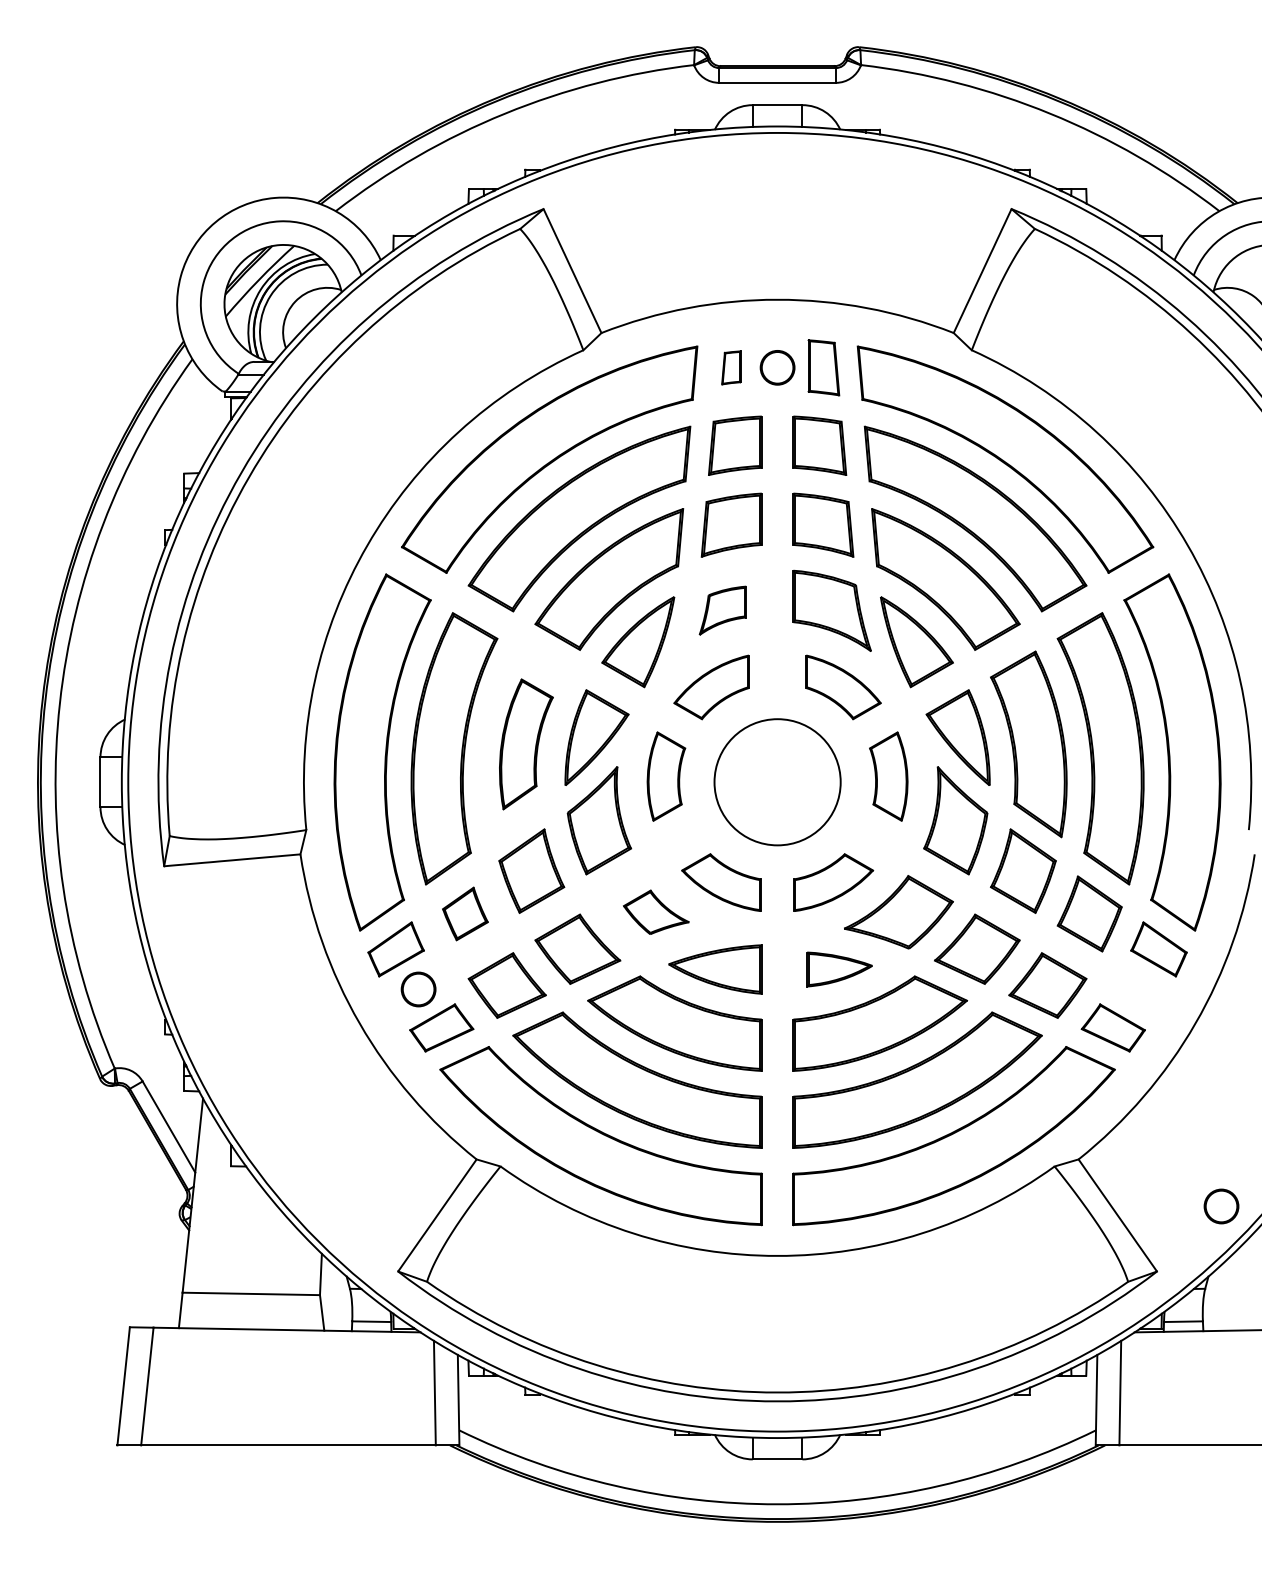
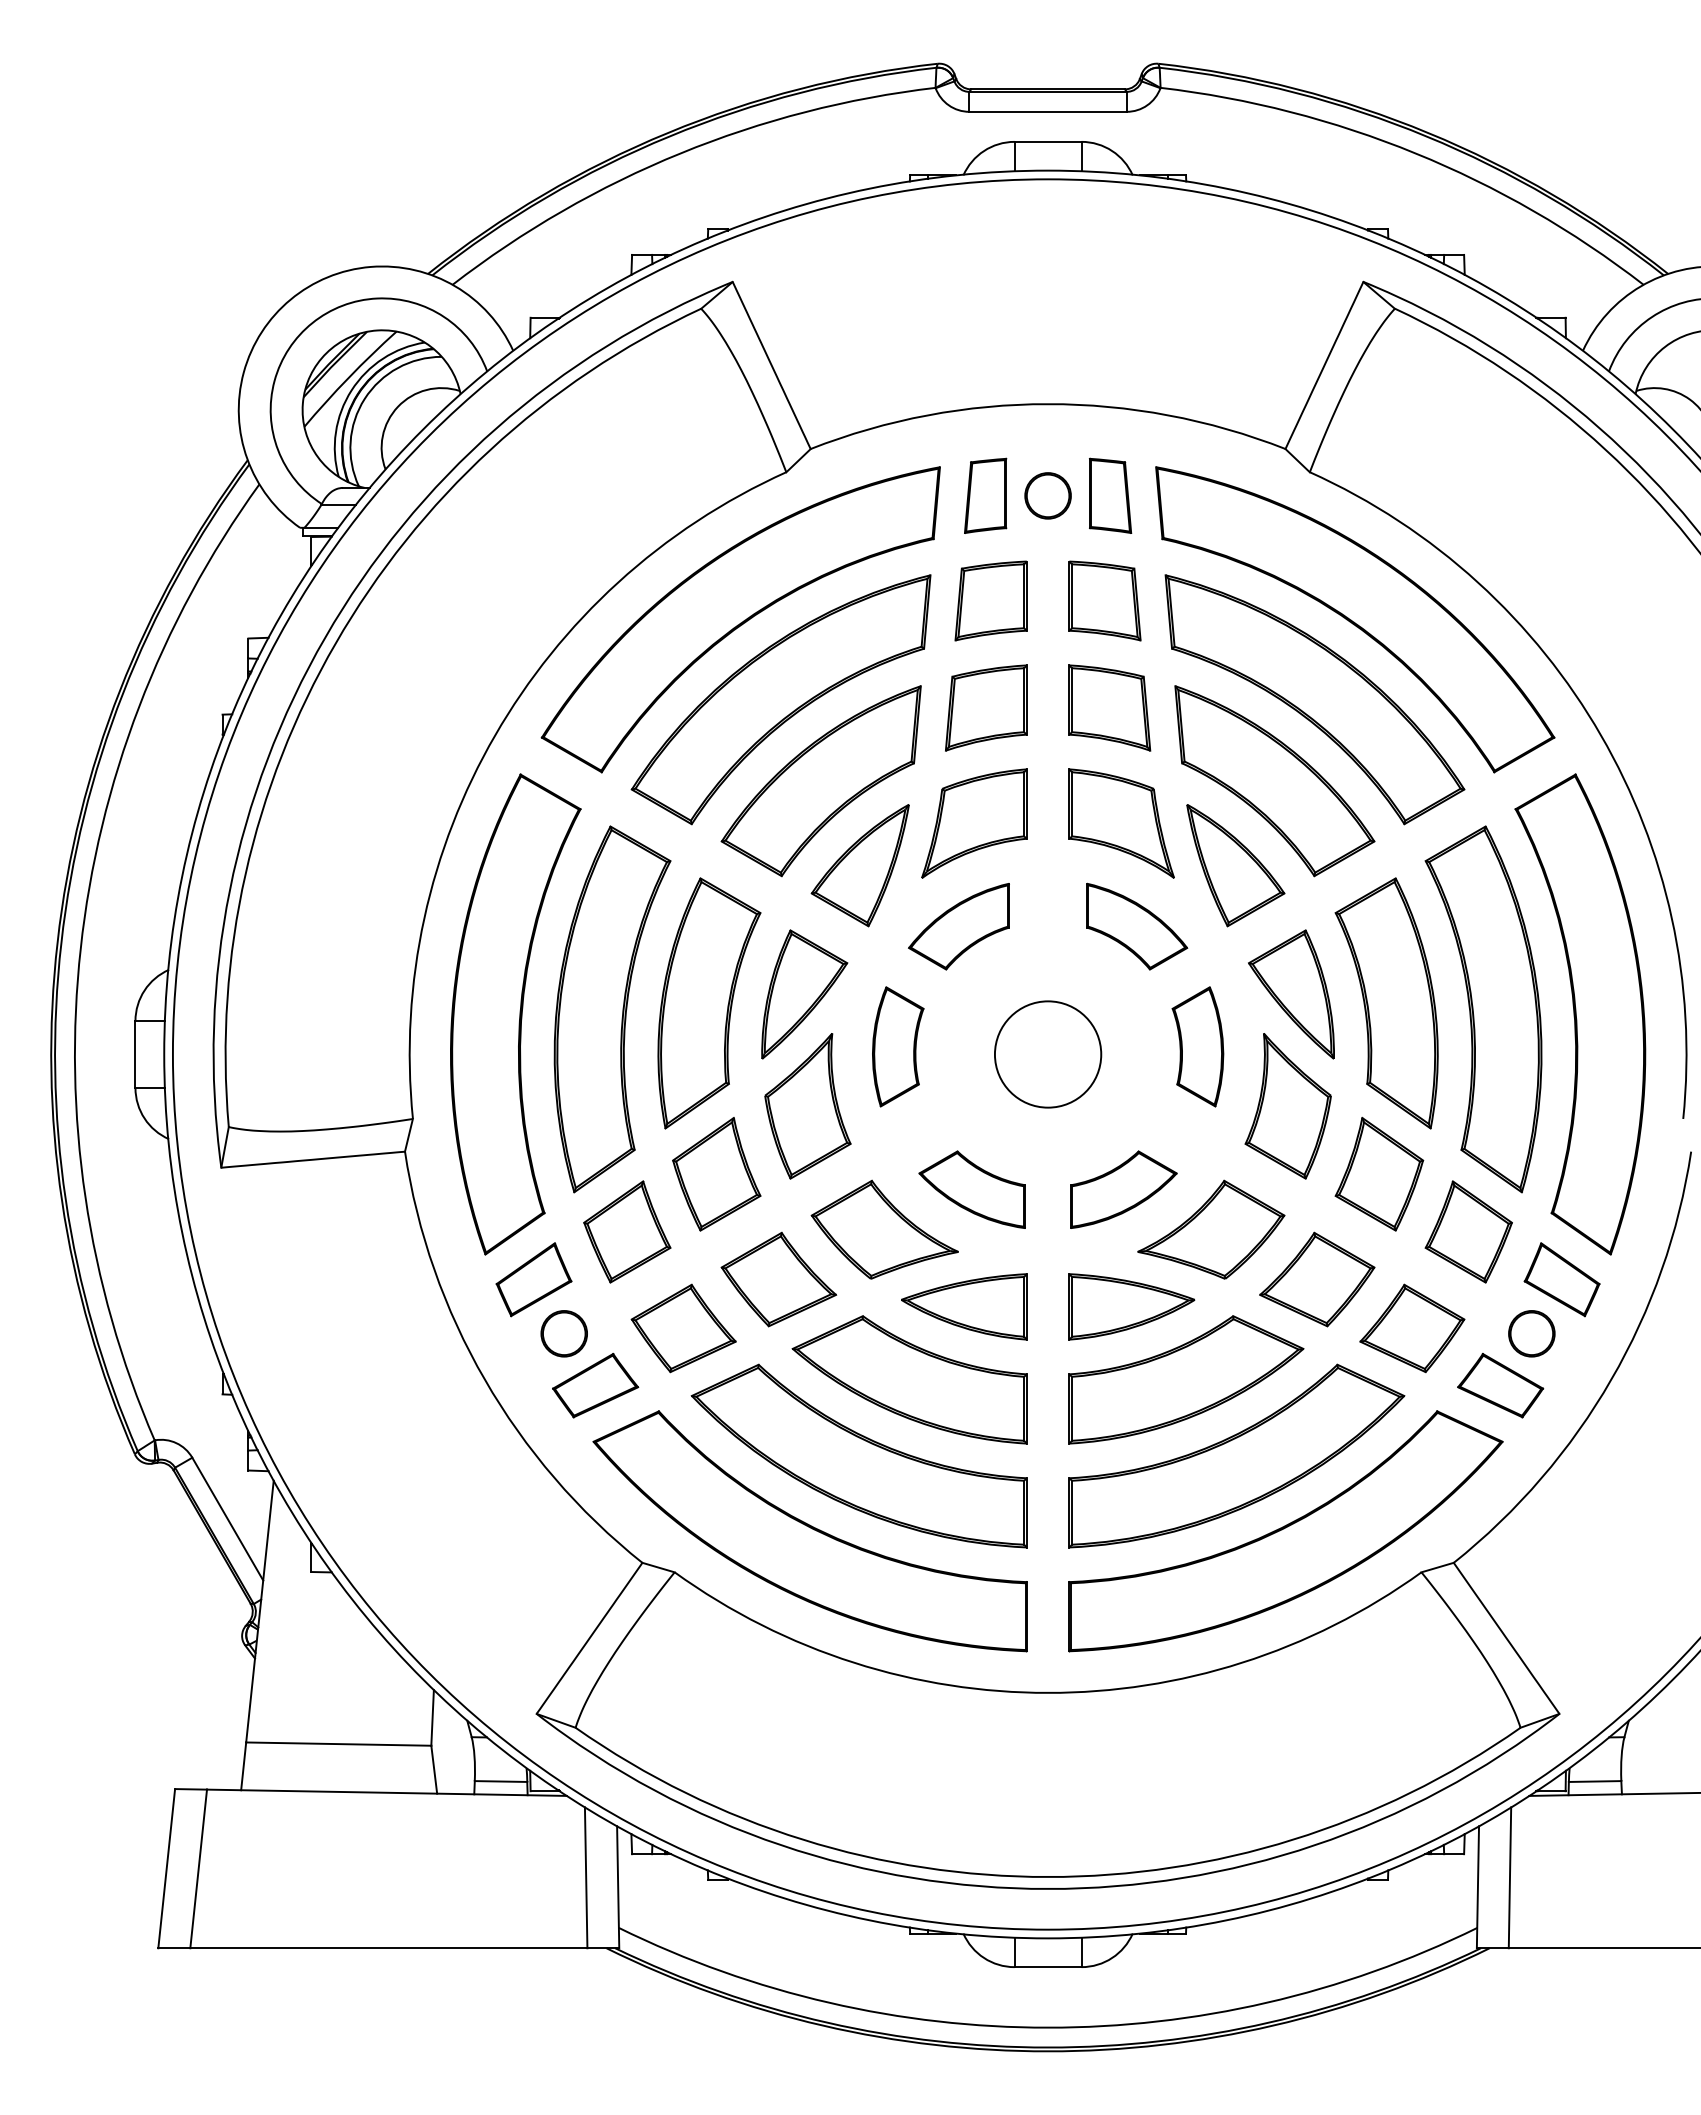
part: (731, 367) -> (985, 495), size x1.67
part: (722, 610) -> (973, 822), size x1.67
part: (526, 744) -> (709, 1003), size x1.43
circle: (777, 781) -> (1047, 1053), size x0.62
part: (656, 912) -> (884, 1230), size x1.67
part: (465, 913) -> (627, 1231), size x1.43
part: (839, 969) -> (1131, 1306), size x1.43
part: (1221, 1206) -> (1531, 1333), moved

